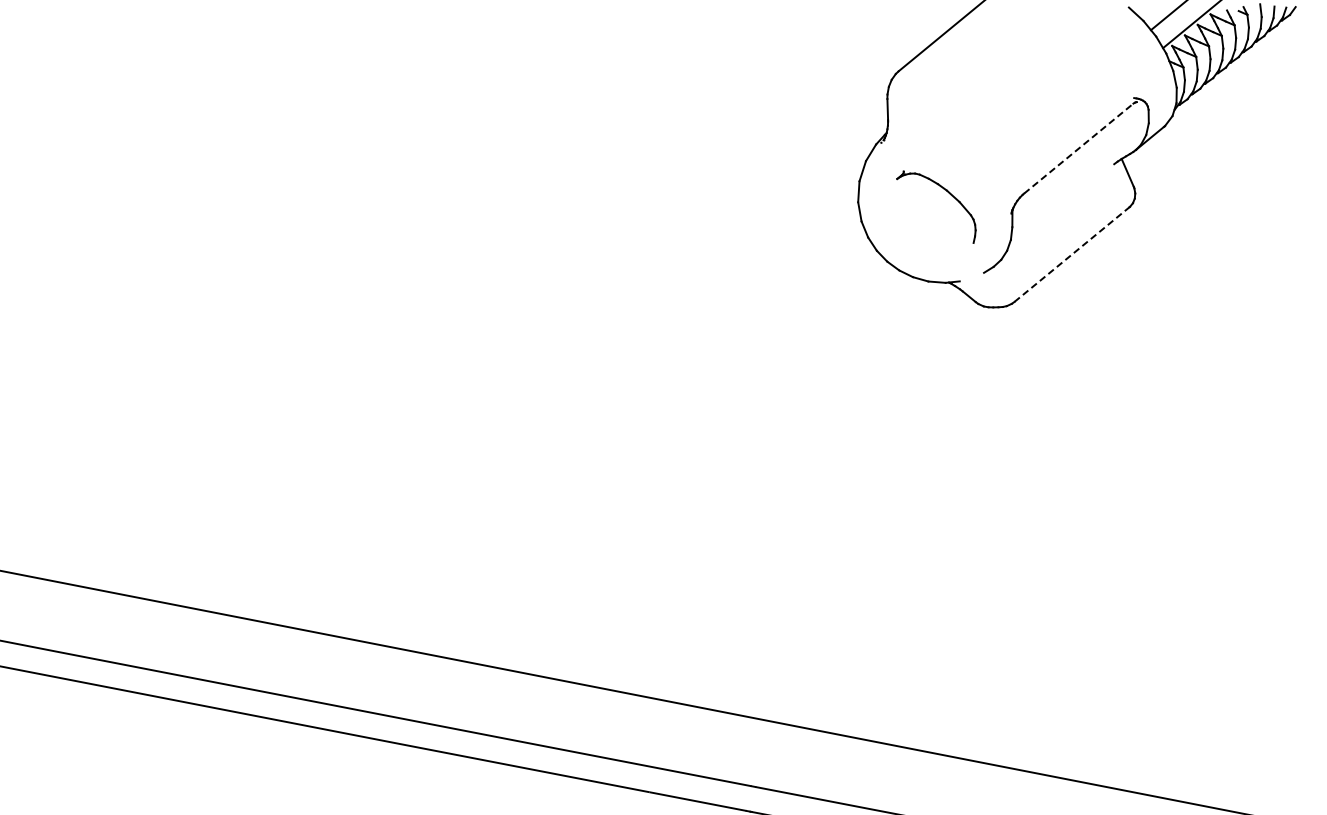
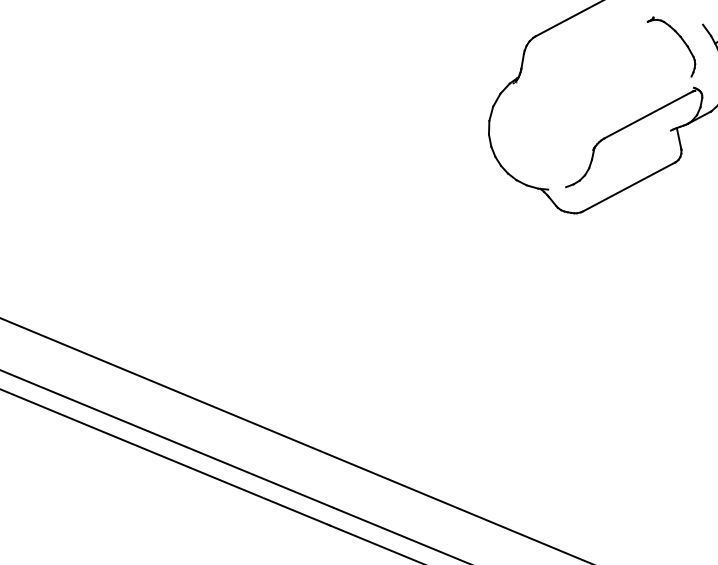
line: (1078, 148) -> (648, 114), dashed -> solid
part: (948, 193) -> (681, 38), moved
line: (1072, 254) -> (629, 186), dashed -> solid

